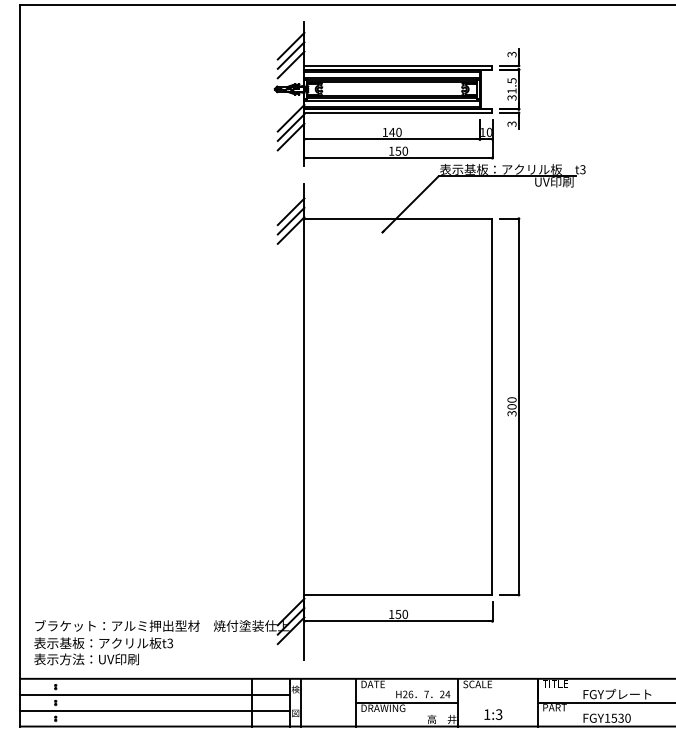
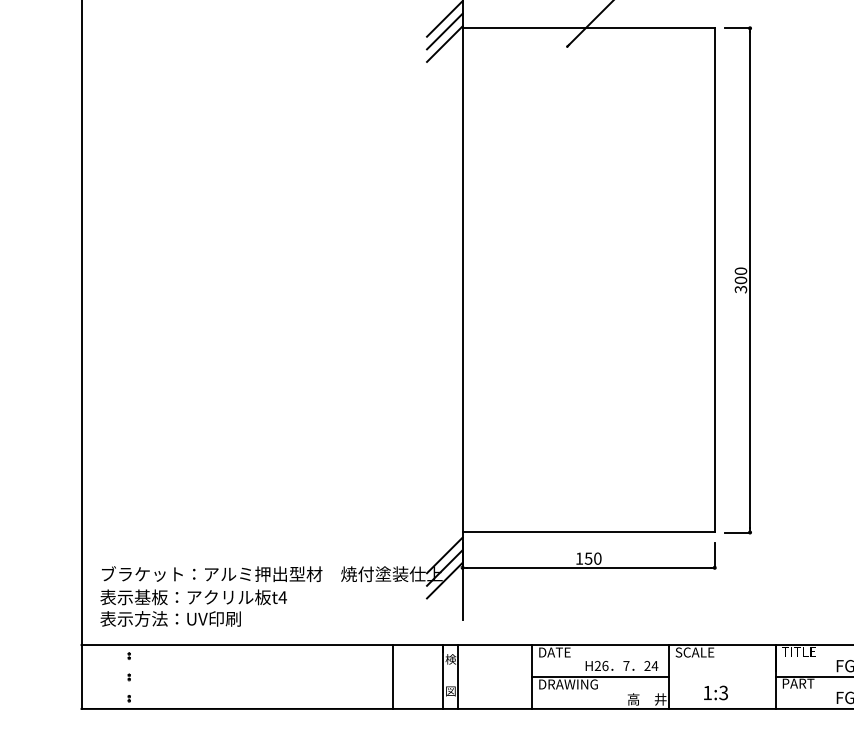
text: (170, 643) -> (283, 597), t3 -> t4
line: (155, 694) -> (263, 666), removed
line: (155, 710) -> (263, 687), removed

